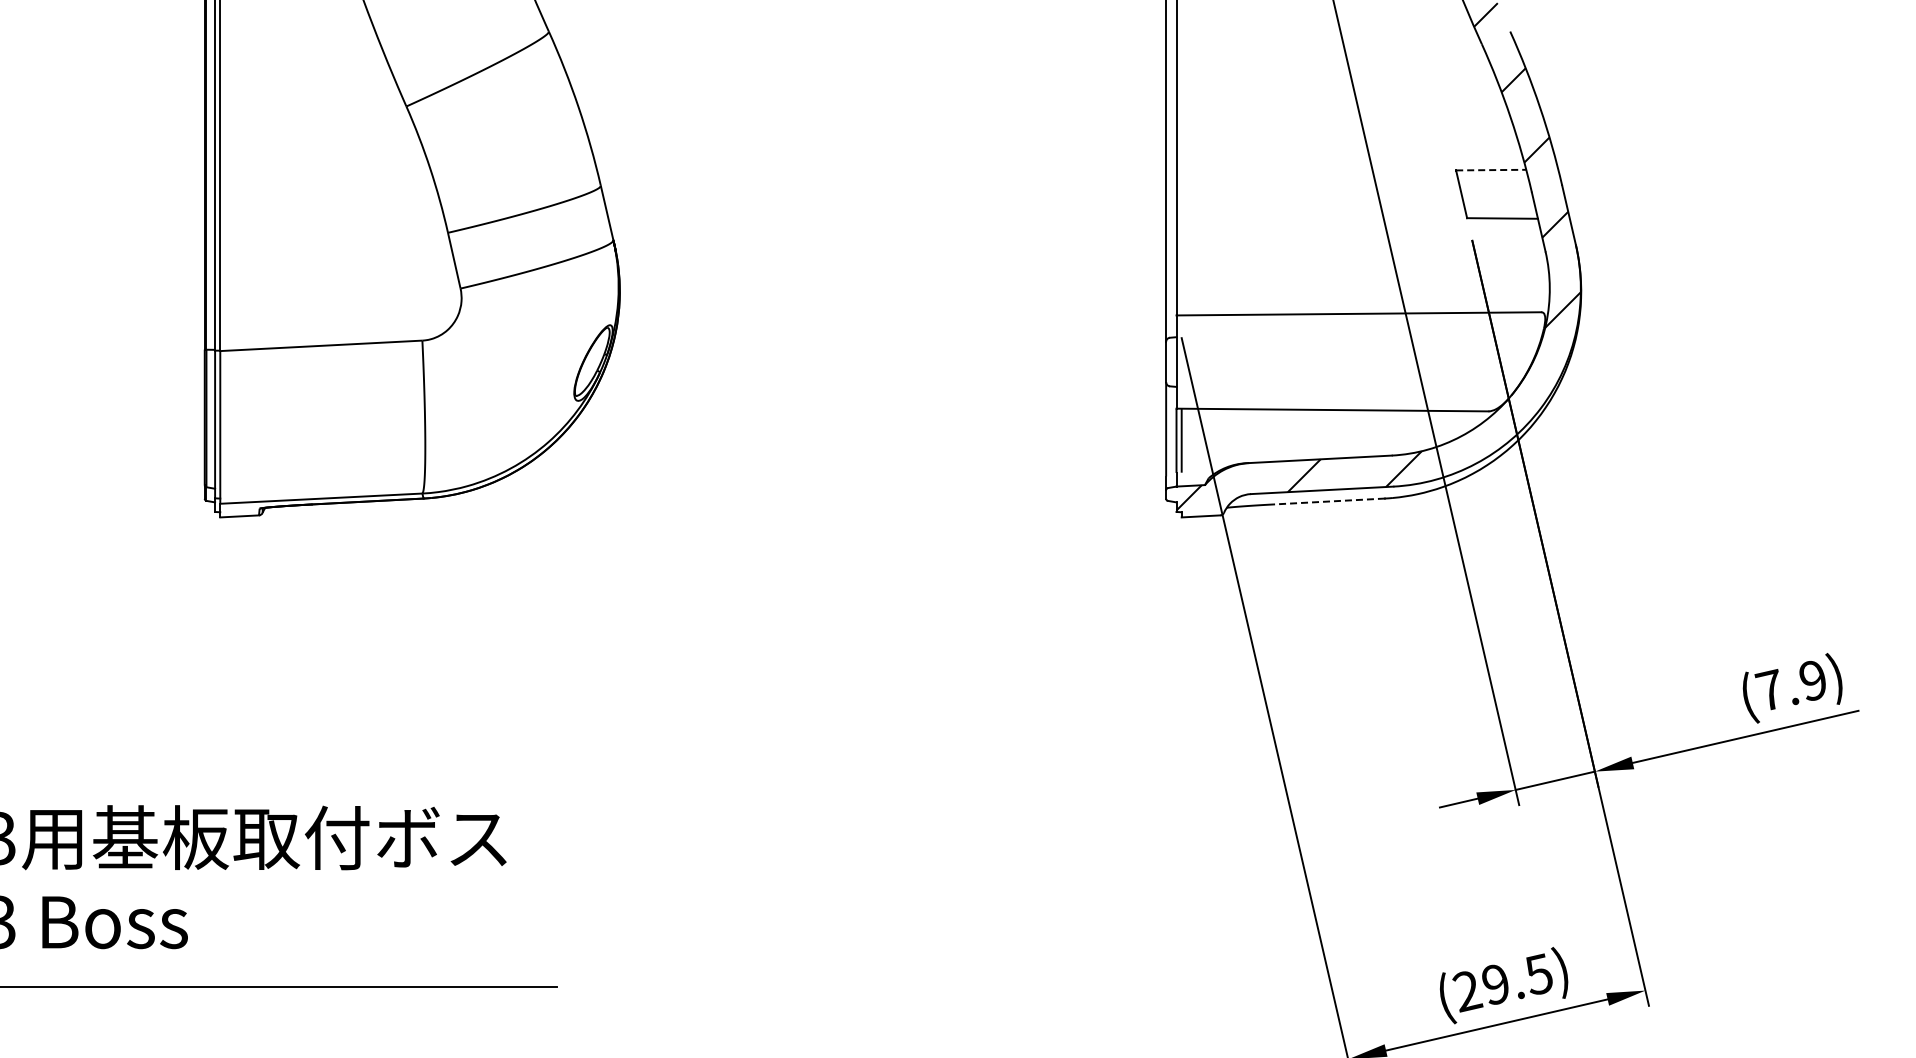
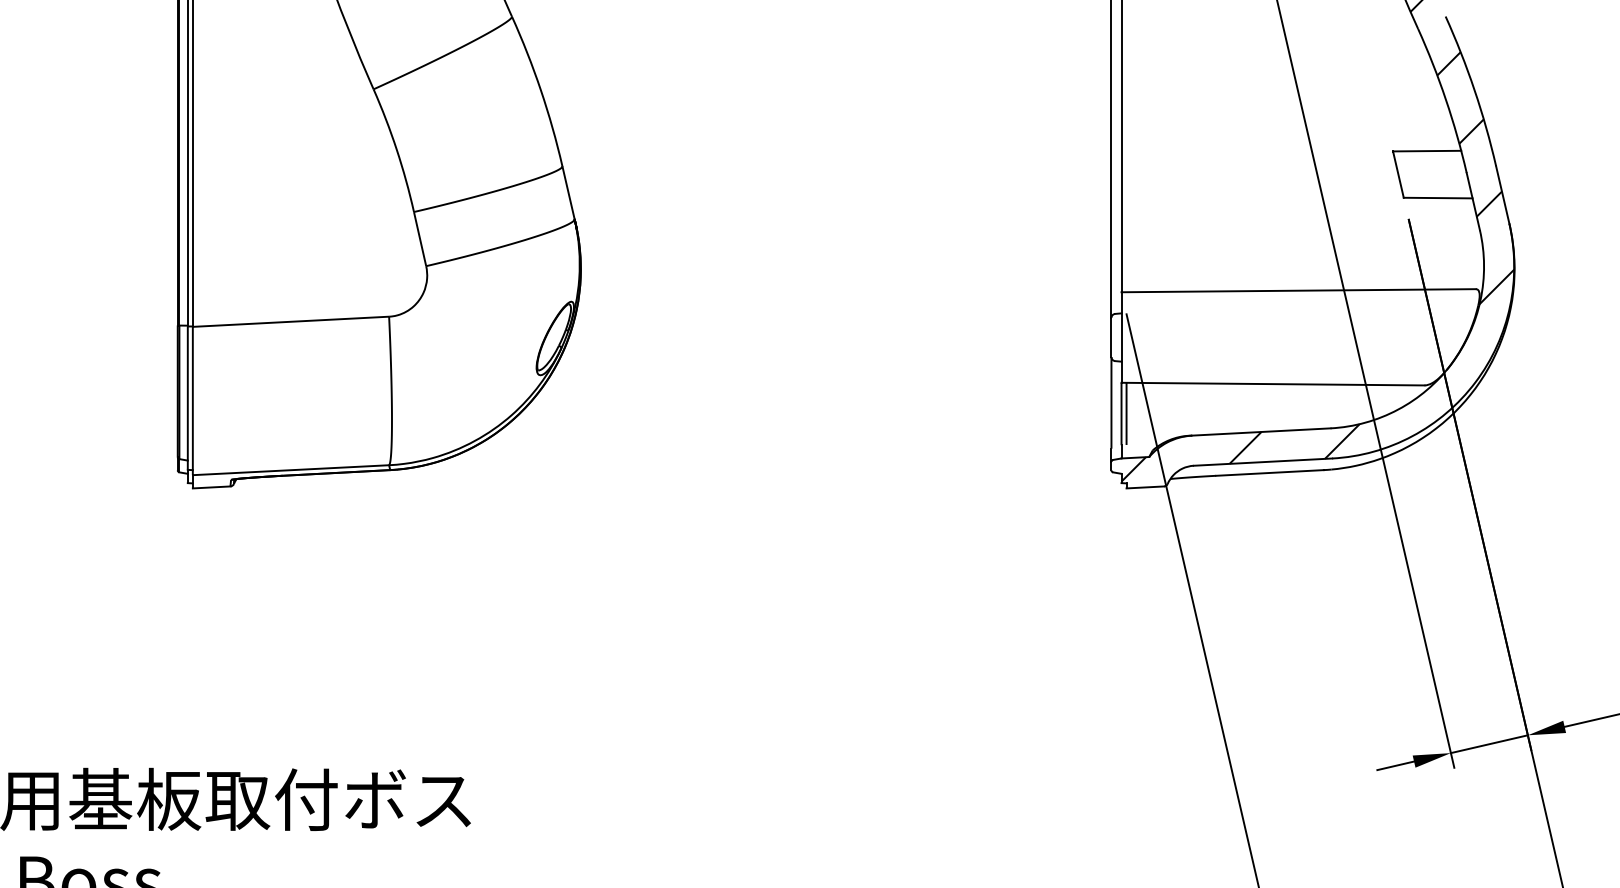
line: (1491, 170) -> (1427, 151), dashed -> solid
line: (1329, 501) -> (1270, 472), dashed -> solid

